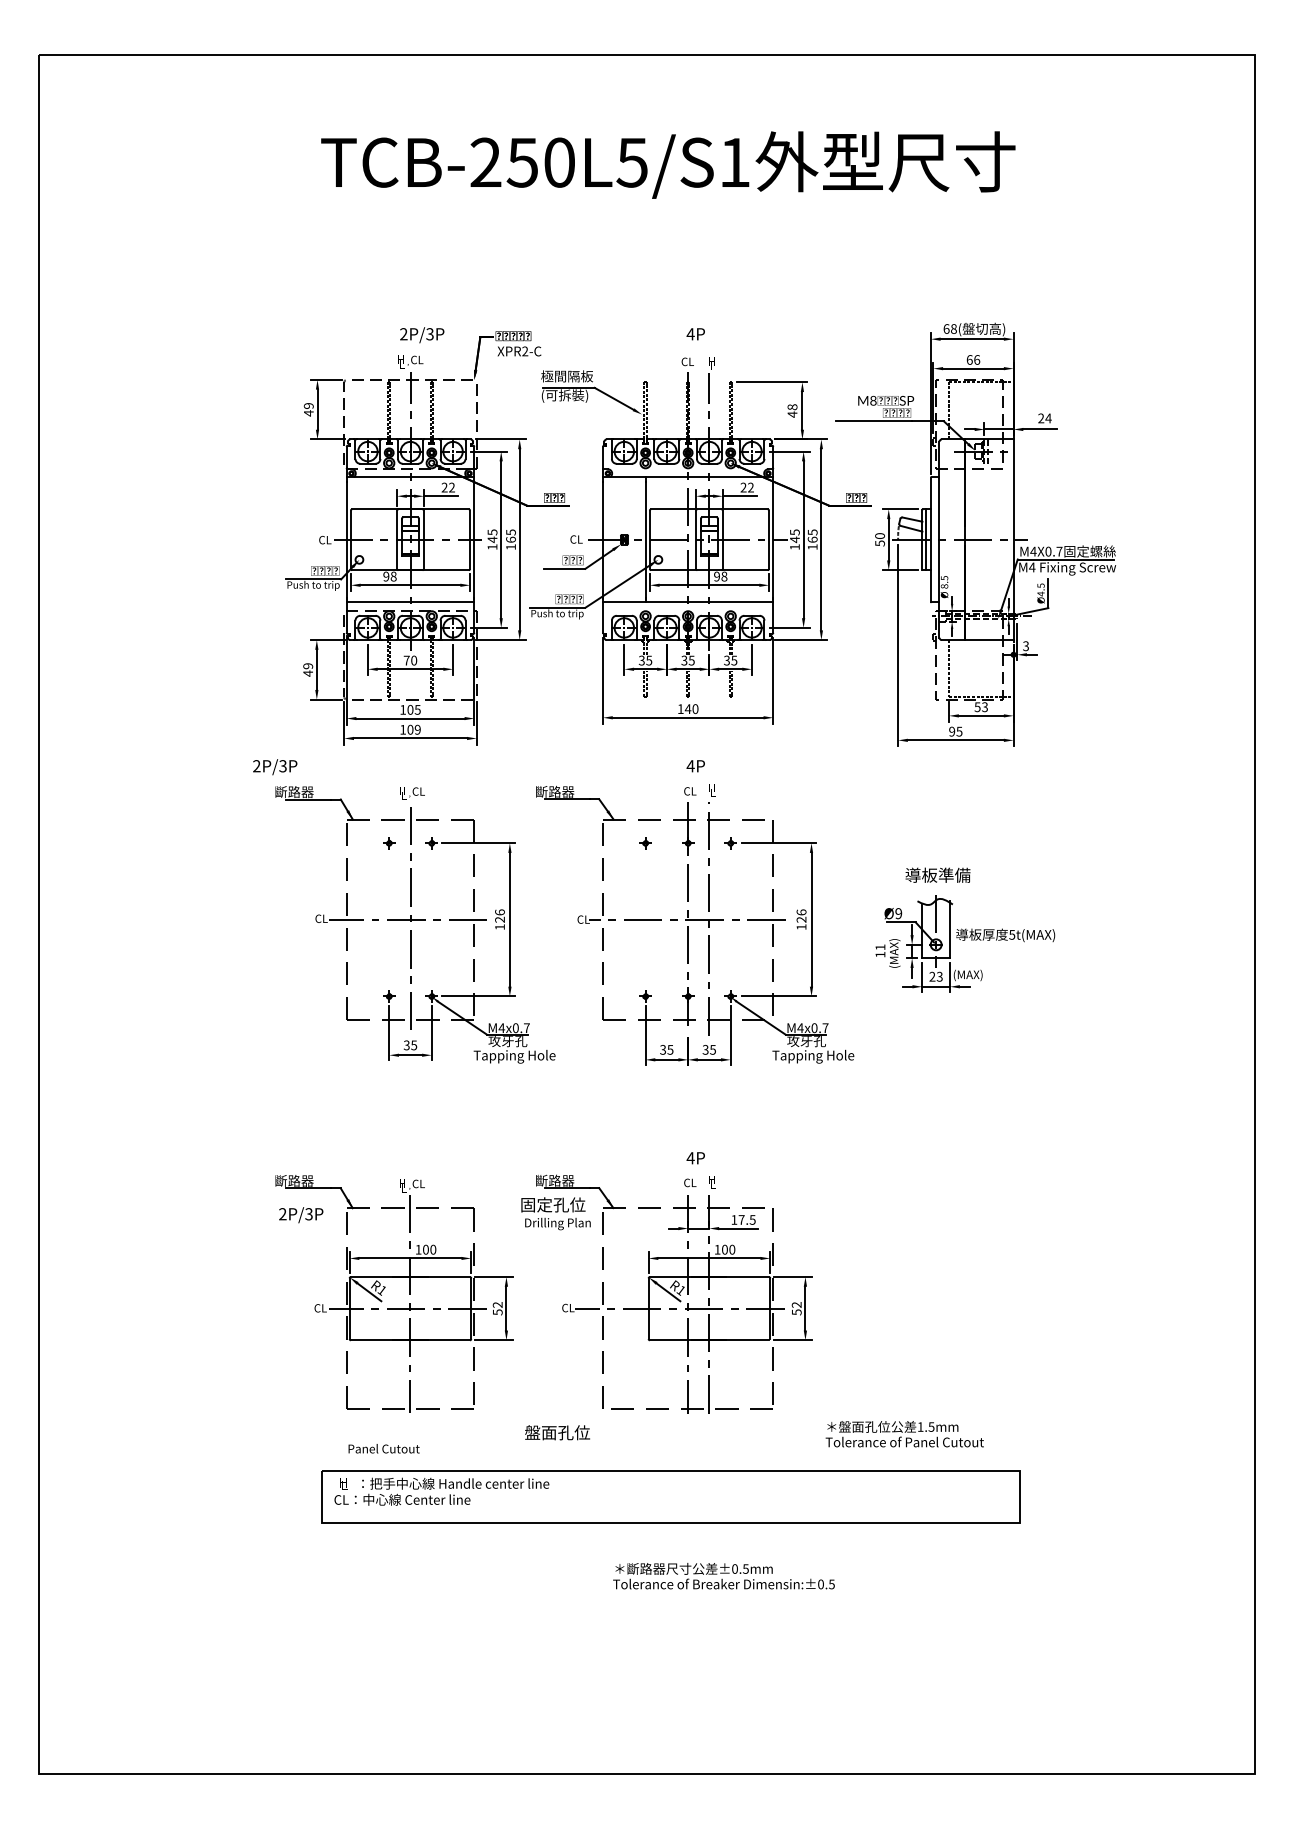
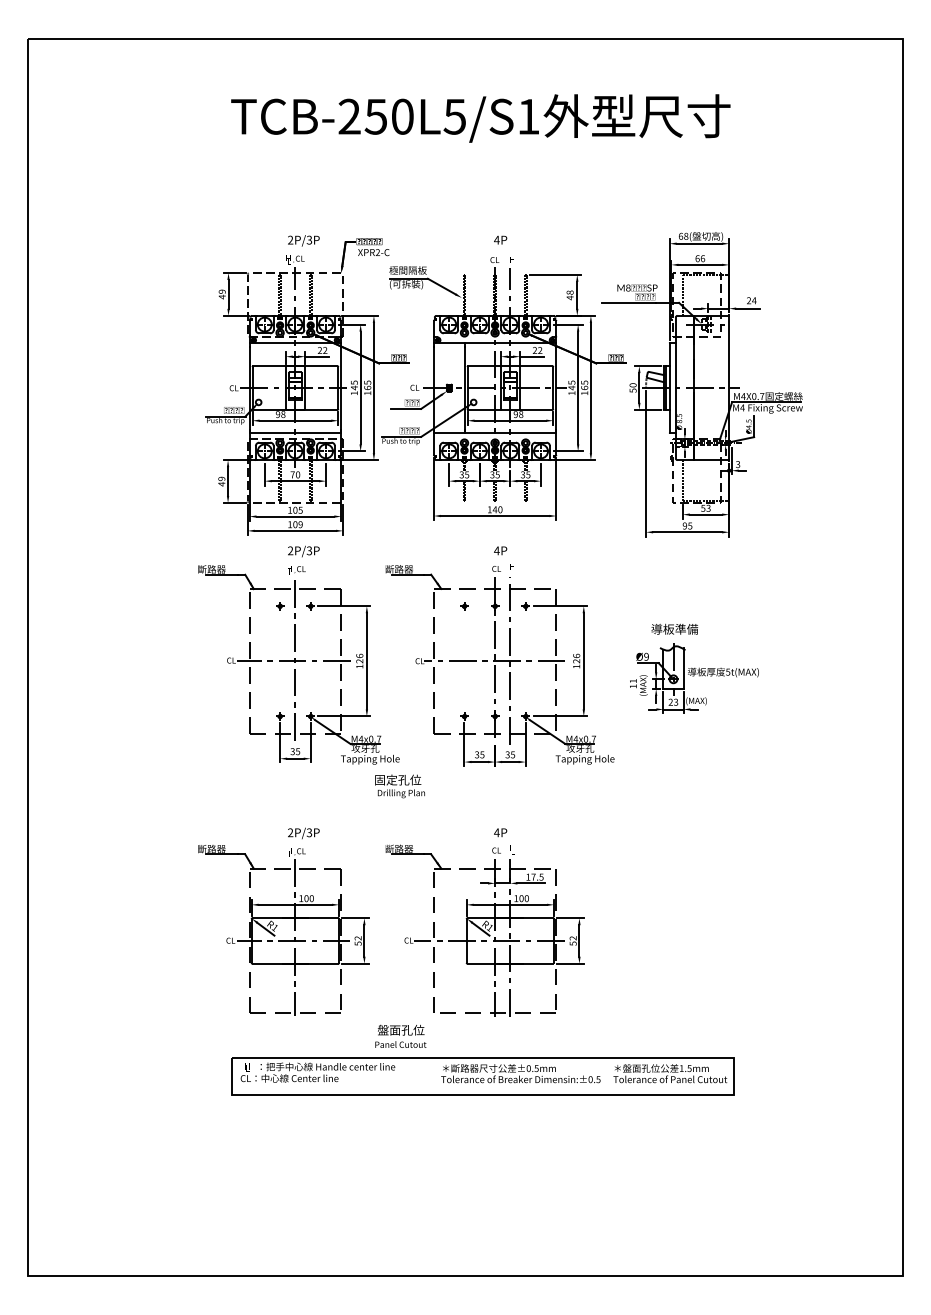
text: (275, 767) -> (304, 551), moved
text: (555, 1213) -> (399, 786), moved
text: (301, 1215) -> (304, 833), moved
text: (904, 1434) -> (670, 1073), moved
text: (383, 1448) -> (400, 1044), moved
text: (723, 1576) -> (520, 1073), moved

